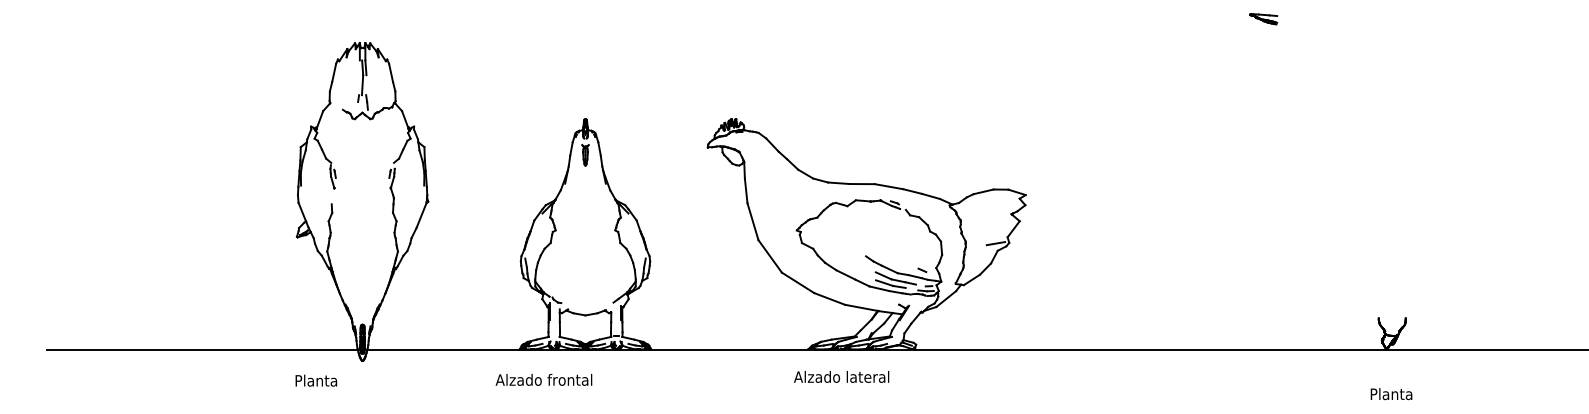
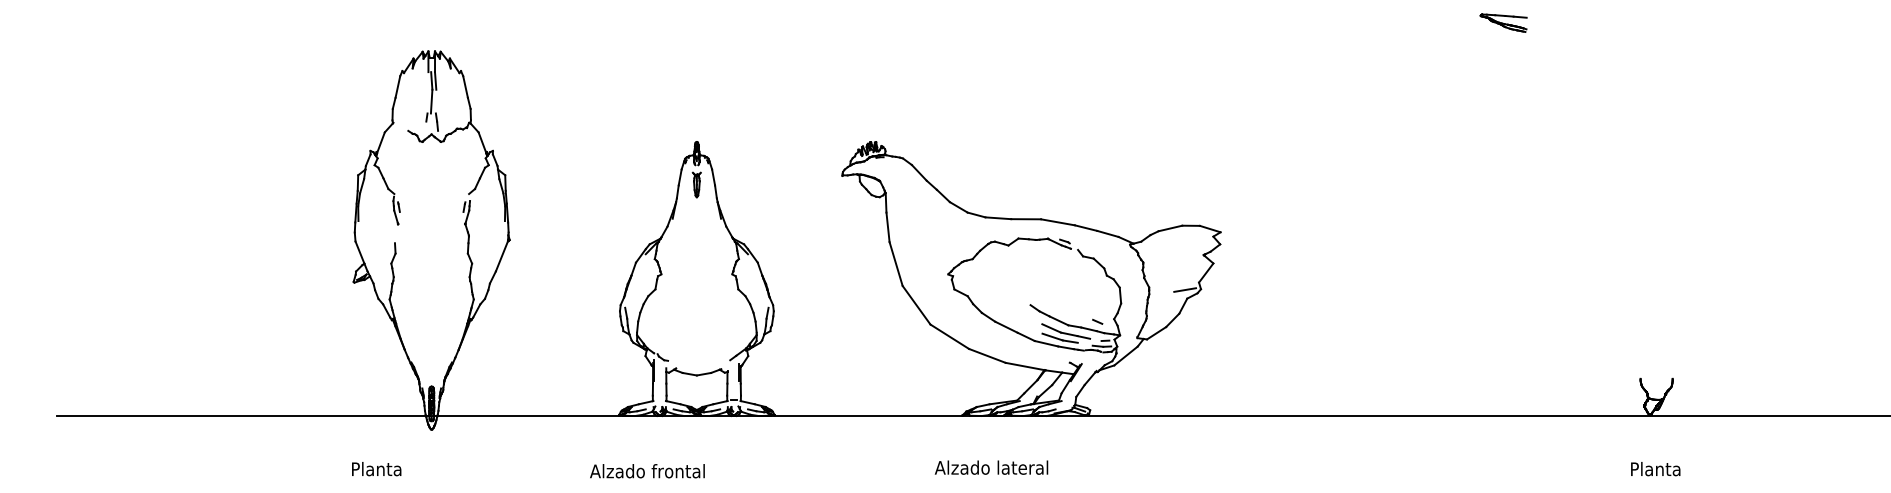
part: (1263, 18) -> (1503, 22), size x1.43
text: (841, 376) -> (991, 467), moved
text: (544, 380) -> (647, 471), moved
text: (316, 381) -> (376, 469), moved

